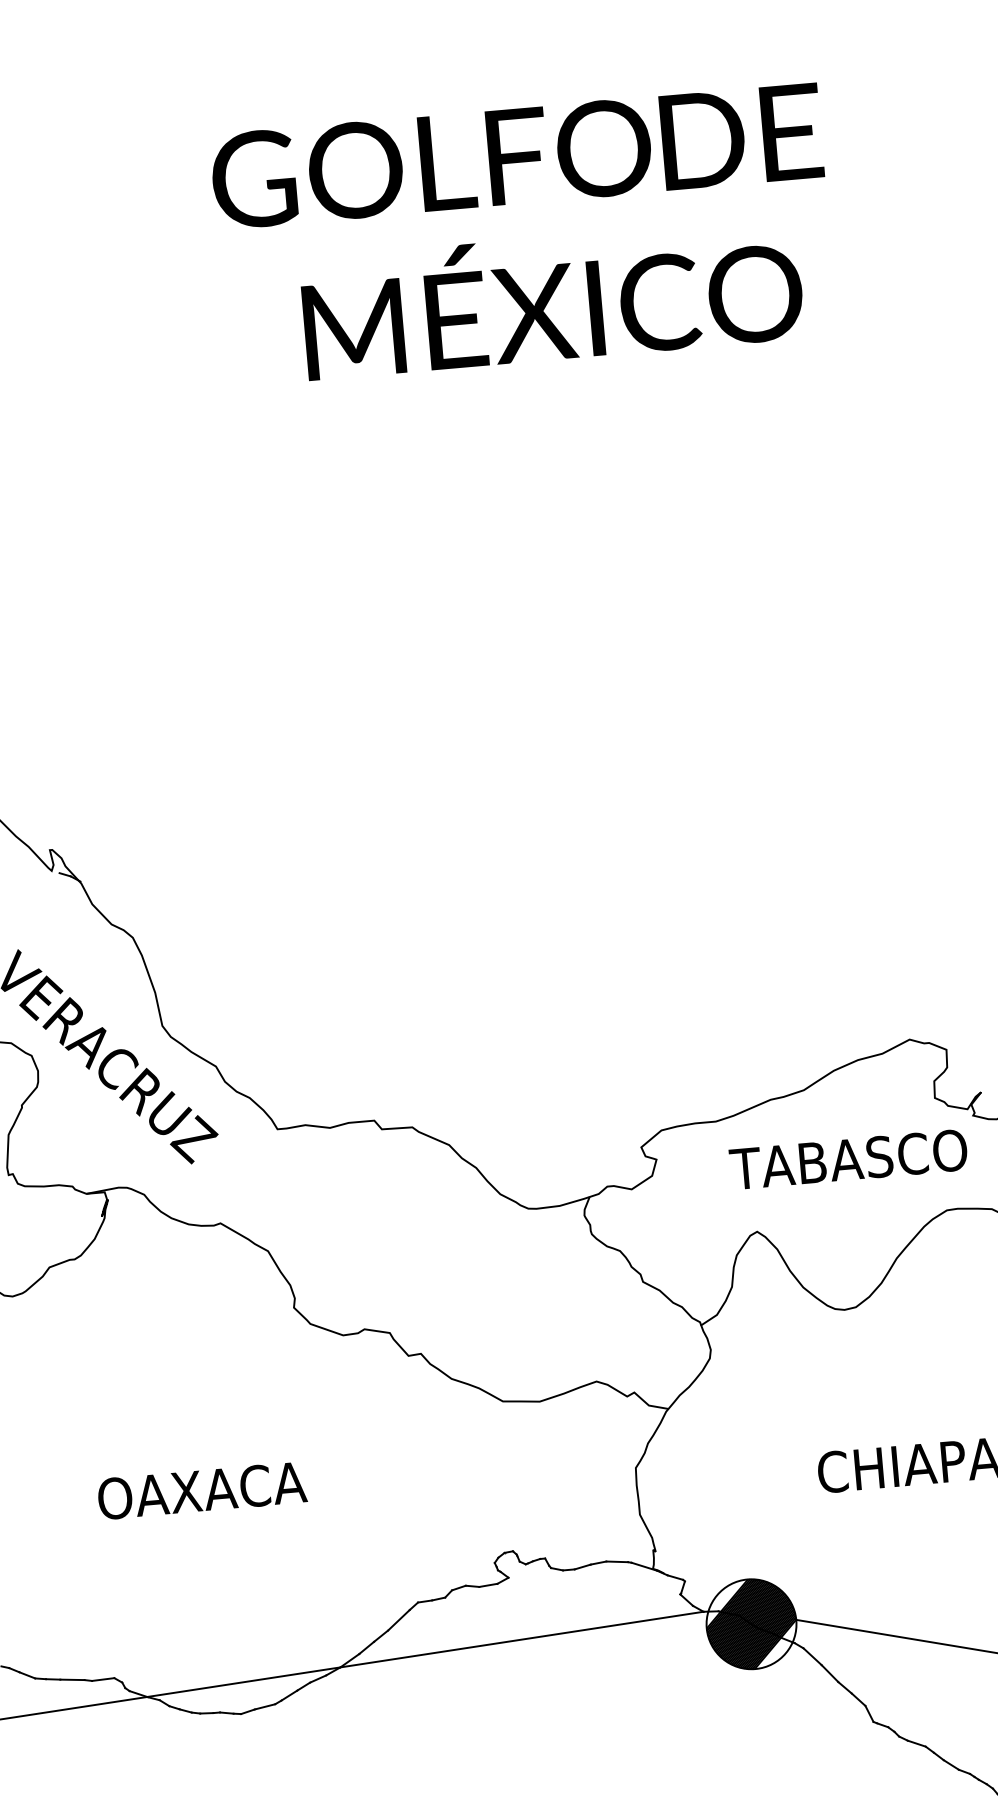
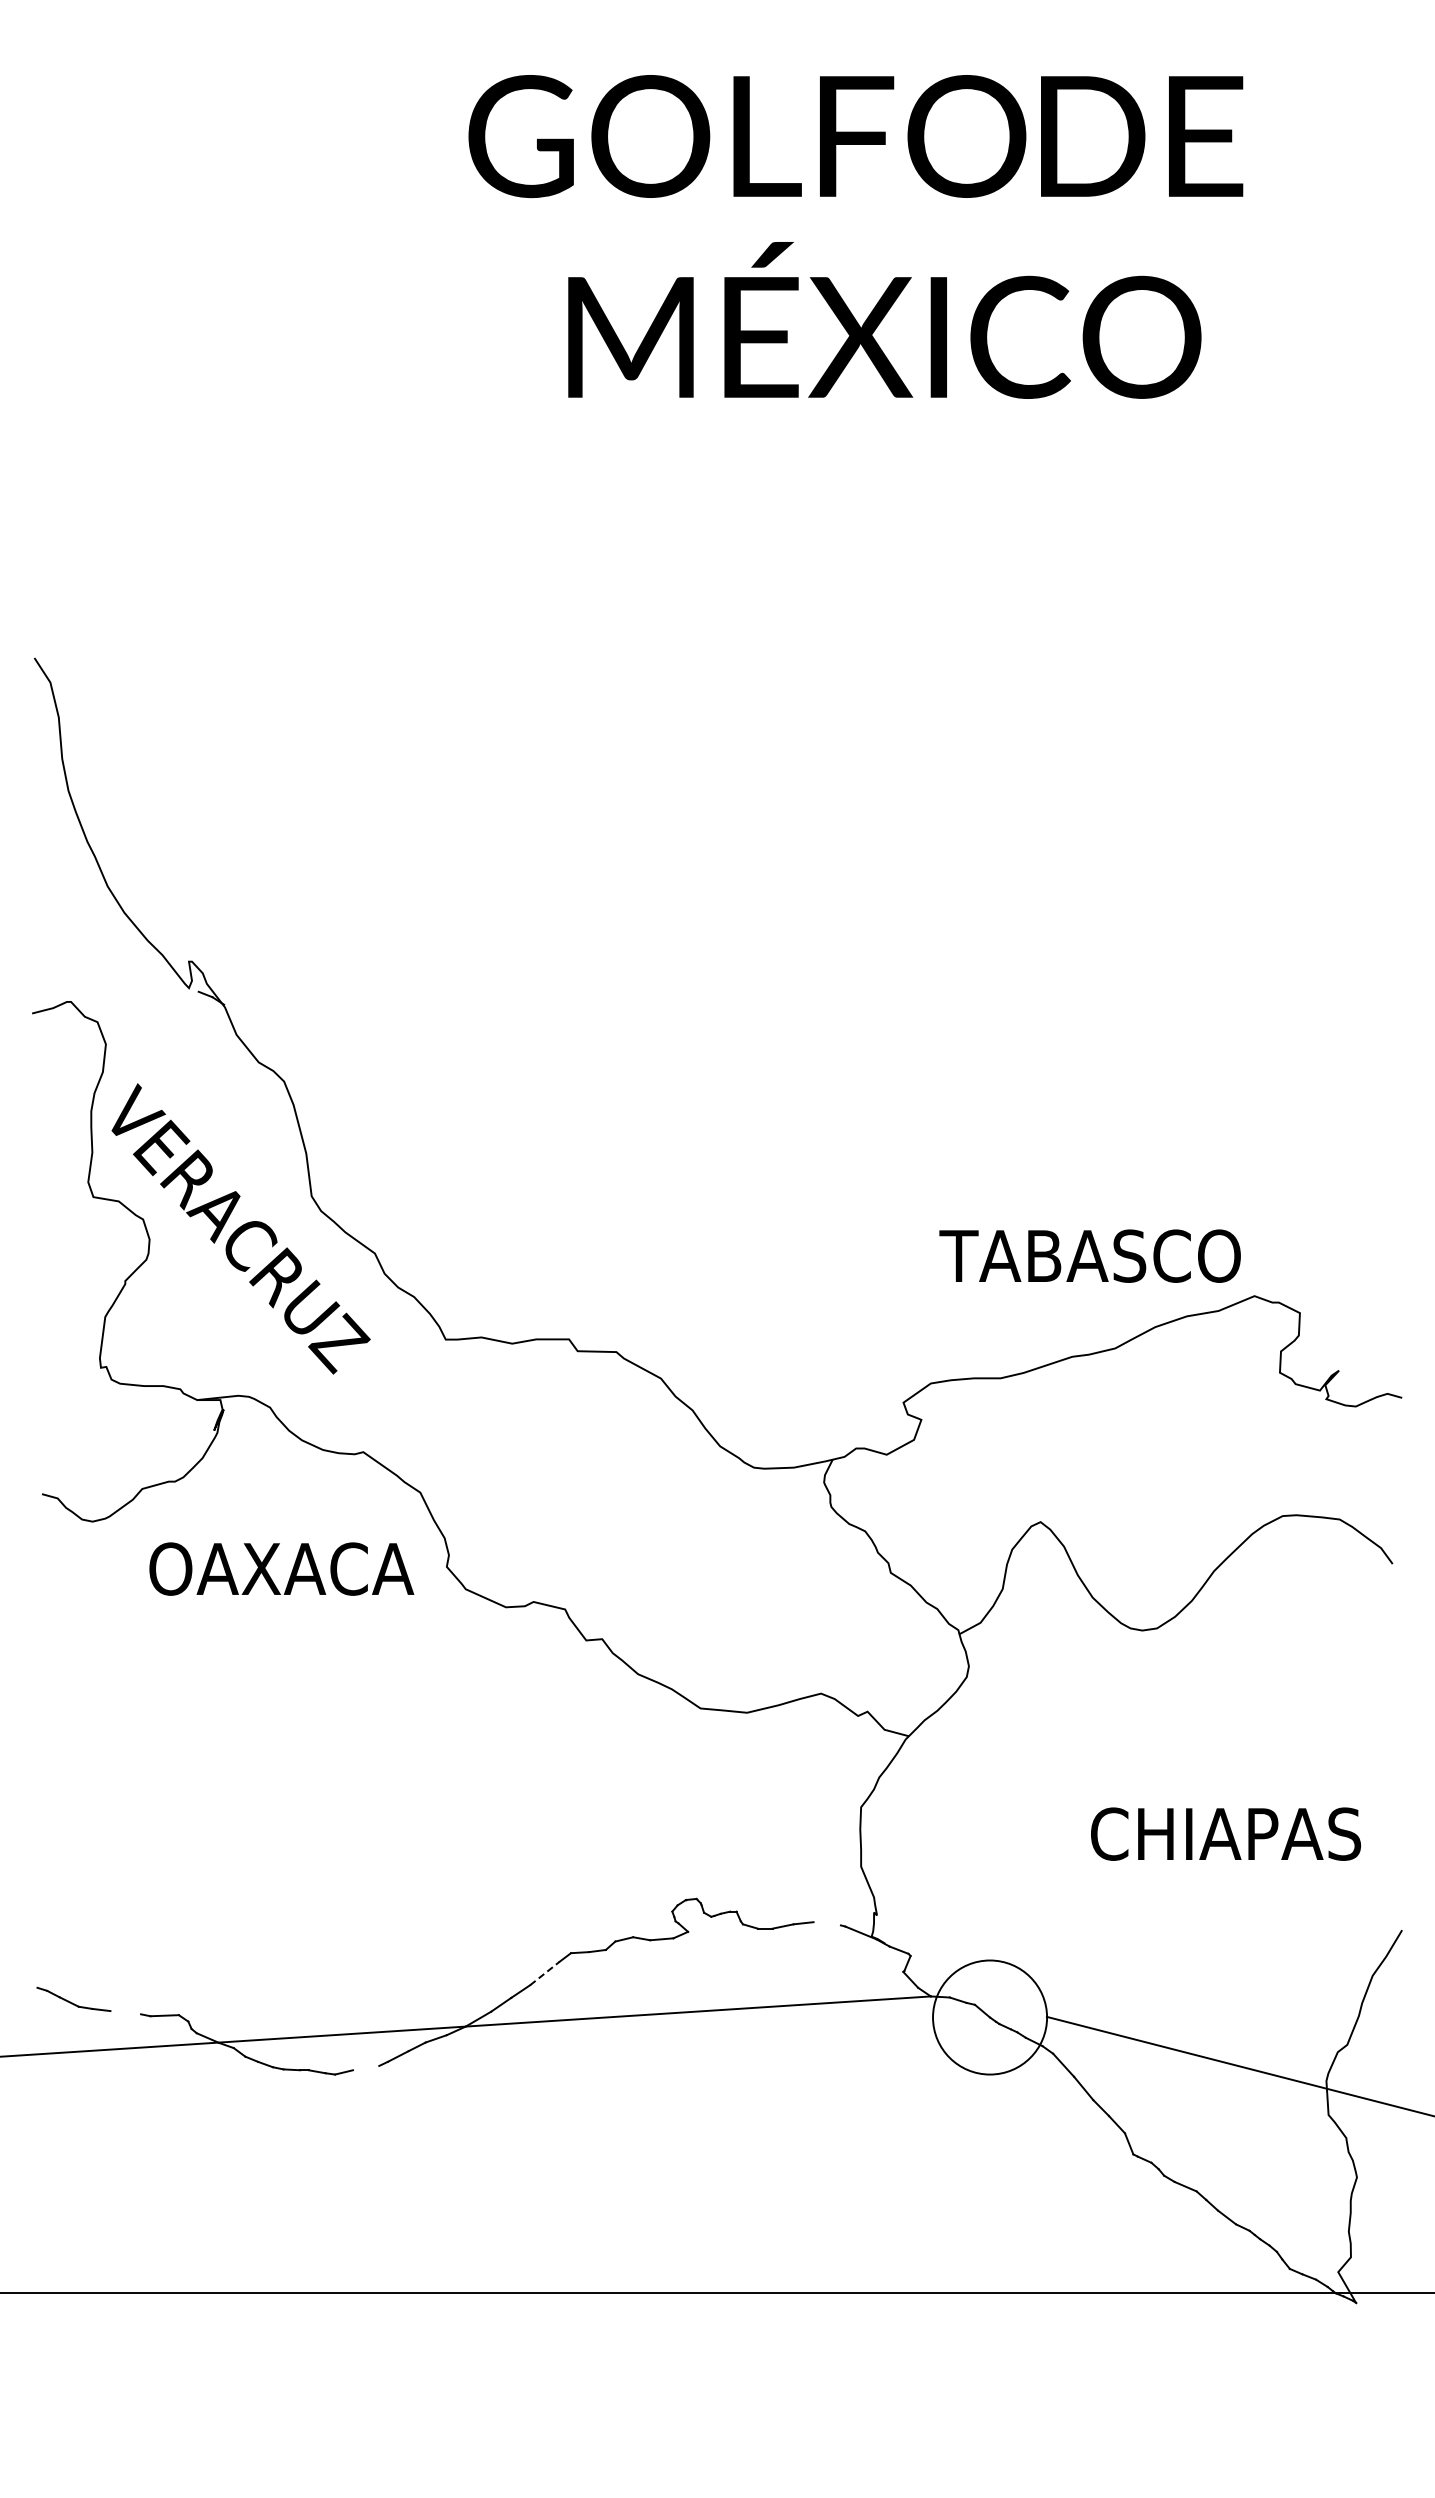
text: (848, 1159) -> (1089, 1255), moved
text: (202, 1490) -> (281, 1568), moved
line: (616, 1561) -> (826, 1923), removed
line: (398, 1620) -> (544, 1973), solid -> dashed
hatch: (751, 1624) -> (990, 2017), removed
line: (72, 1679) -> (125, 2012), removed
line: (265, 1706) -> (366, 2067), removed

